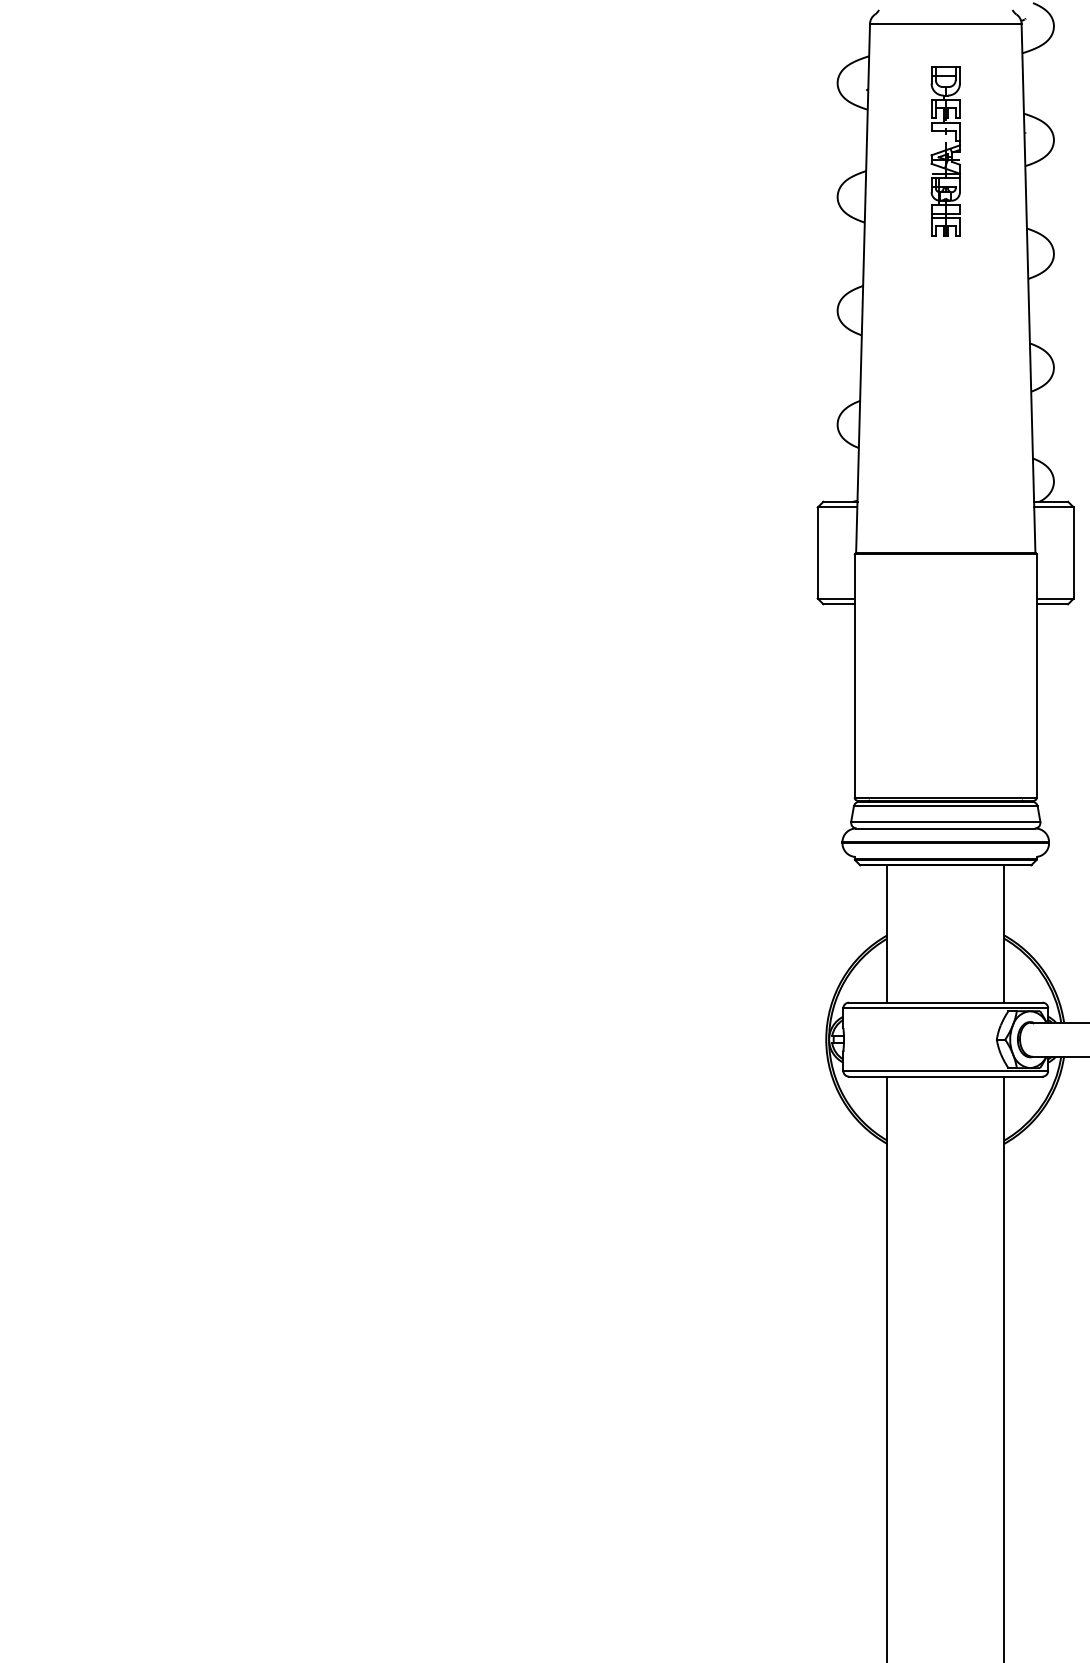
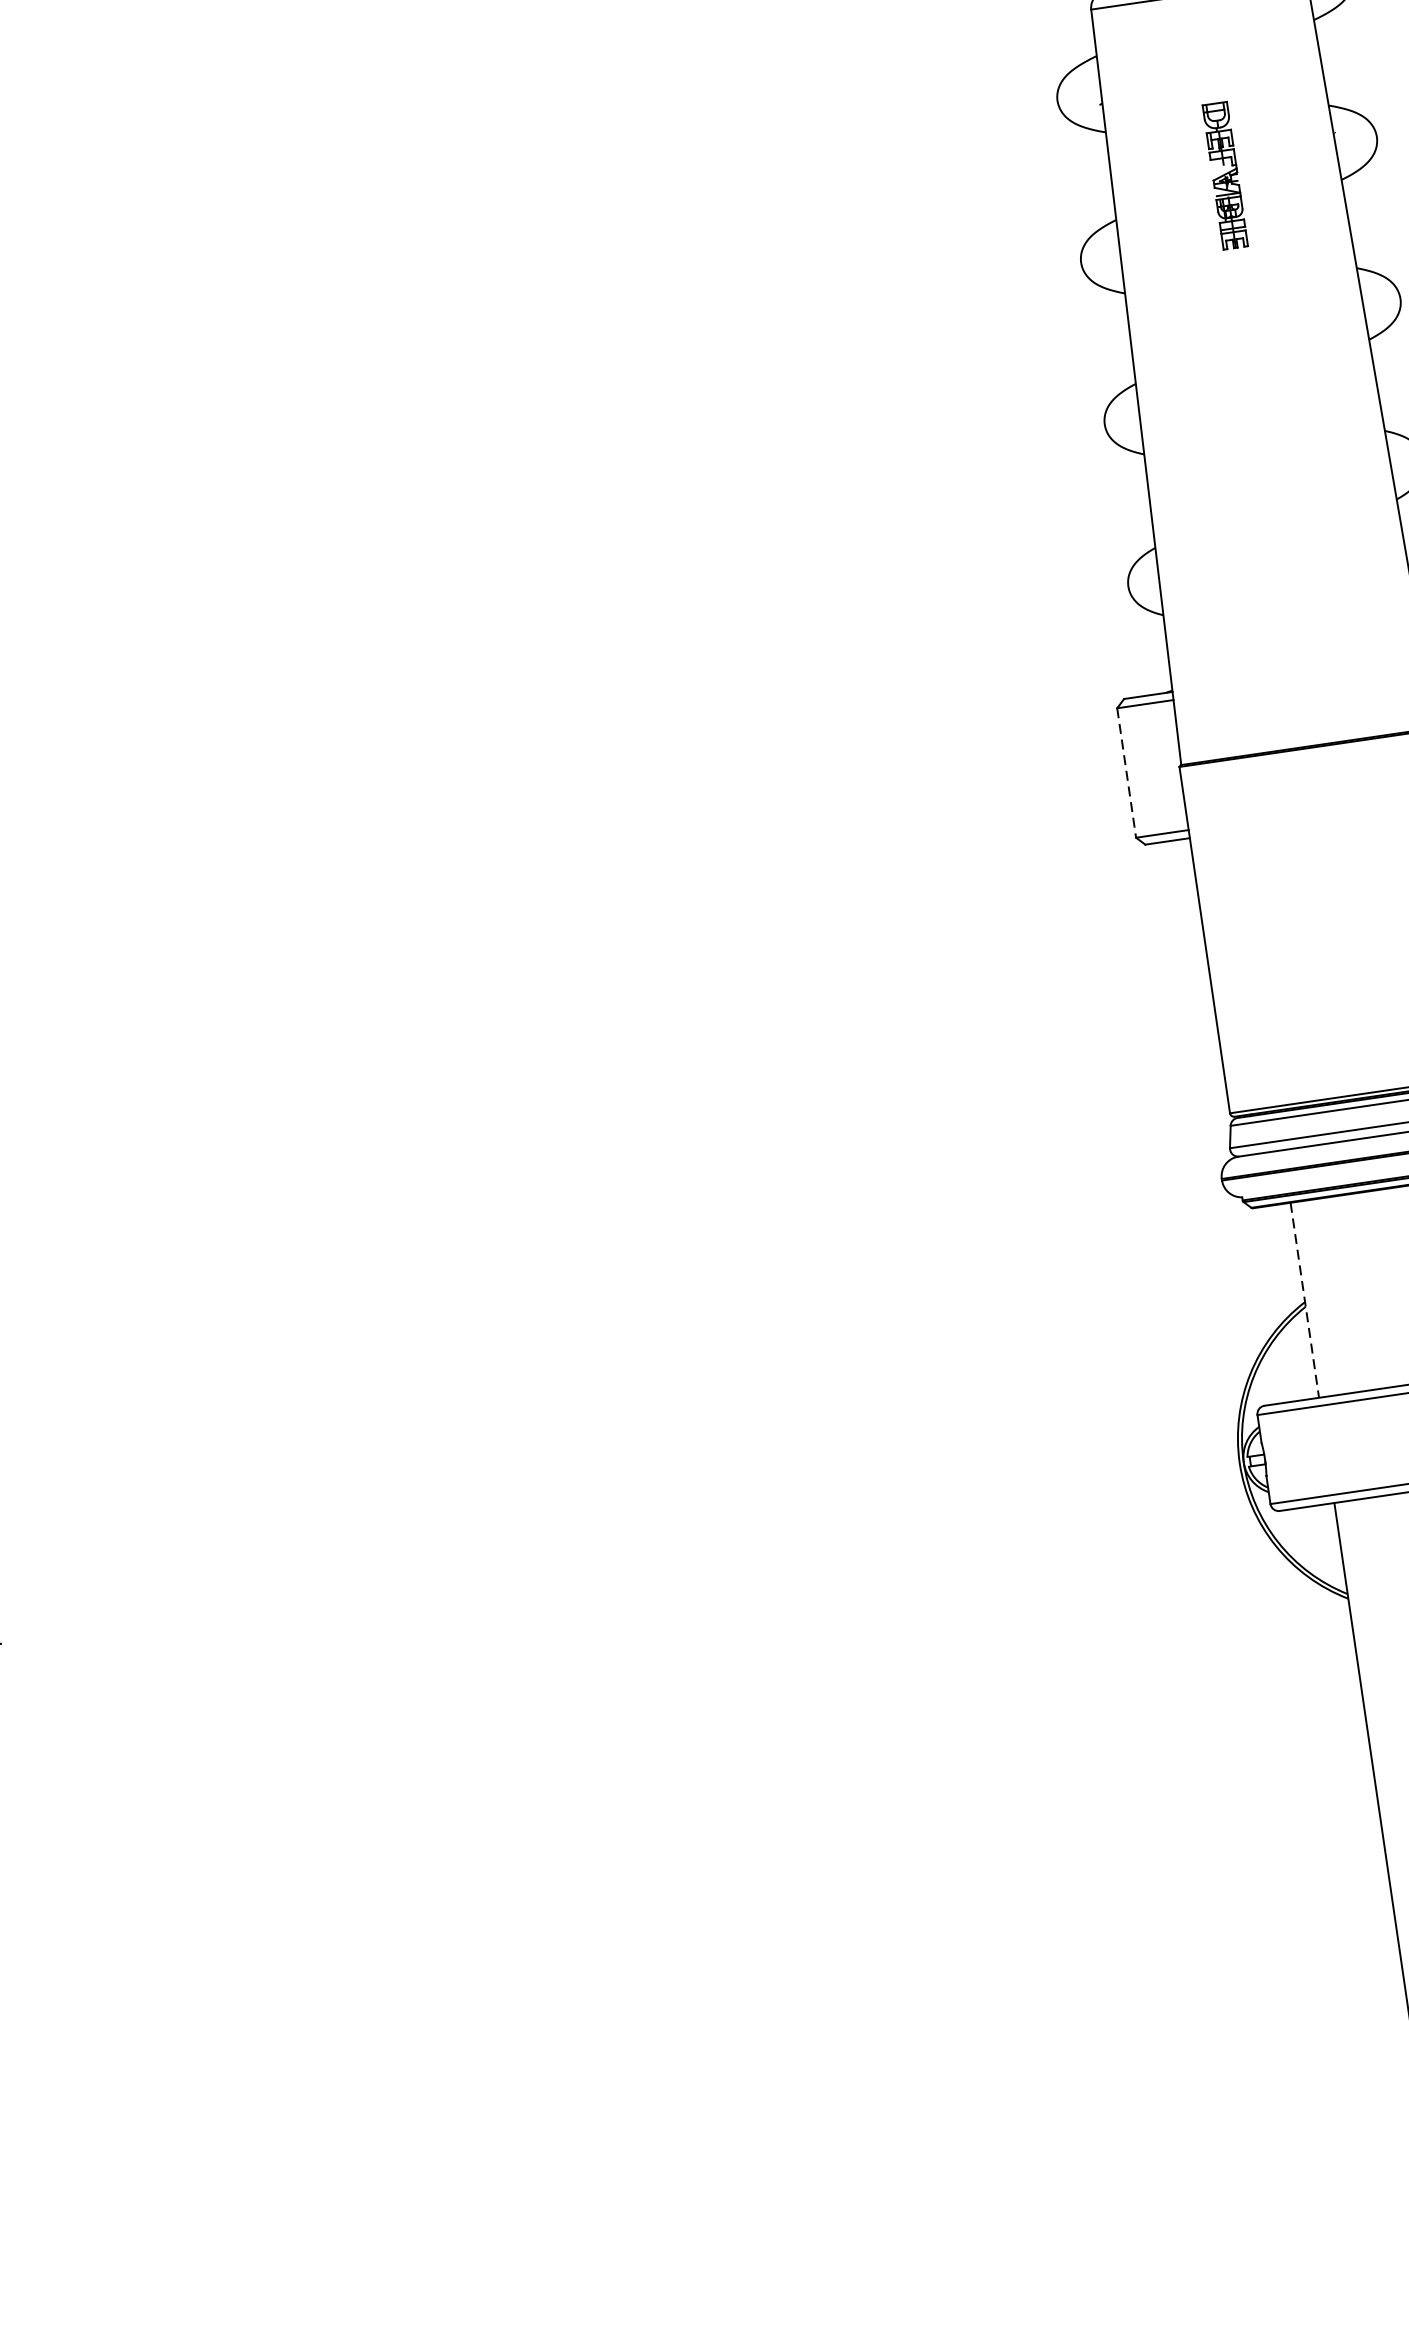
part: (945, 151) -> (1225, 175), size x0.6
line: (817, 553) -> (1126, 773), solid -> dashed
line: (887, 934) -> (1304, 1300), solid -> dashed

